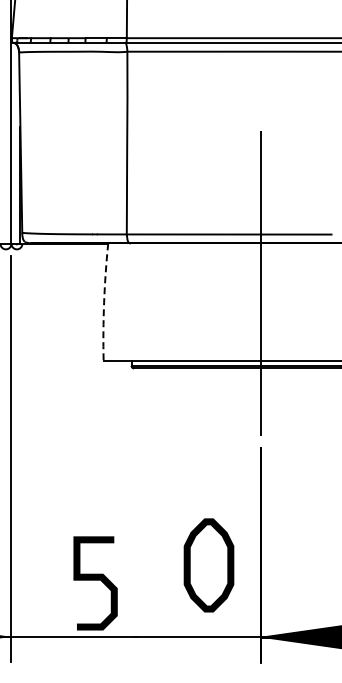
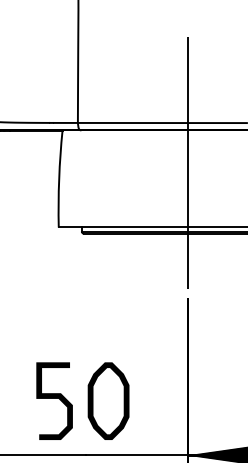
arc: (104, 302) -> (59, 179), dashed -> solid
part: (208, 565) -> (108, 401), moved
curve: (95, 580) -> (54, 398), moved

